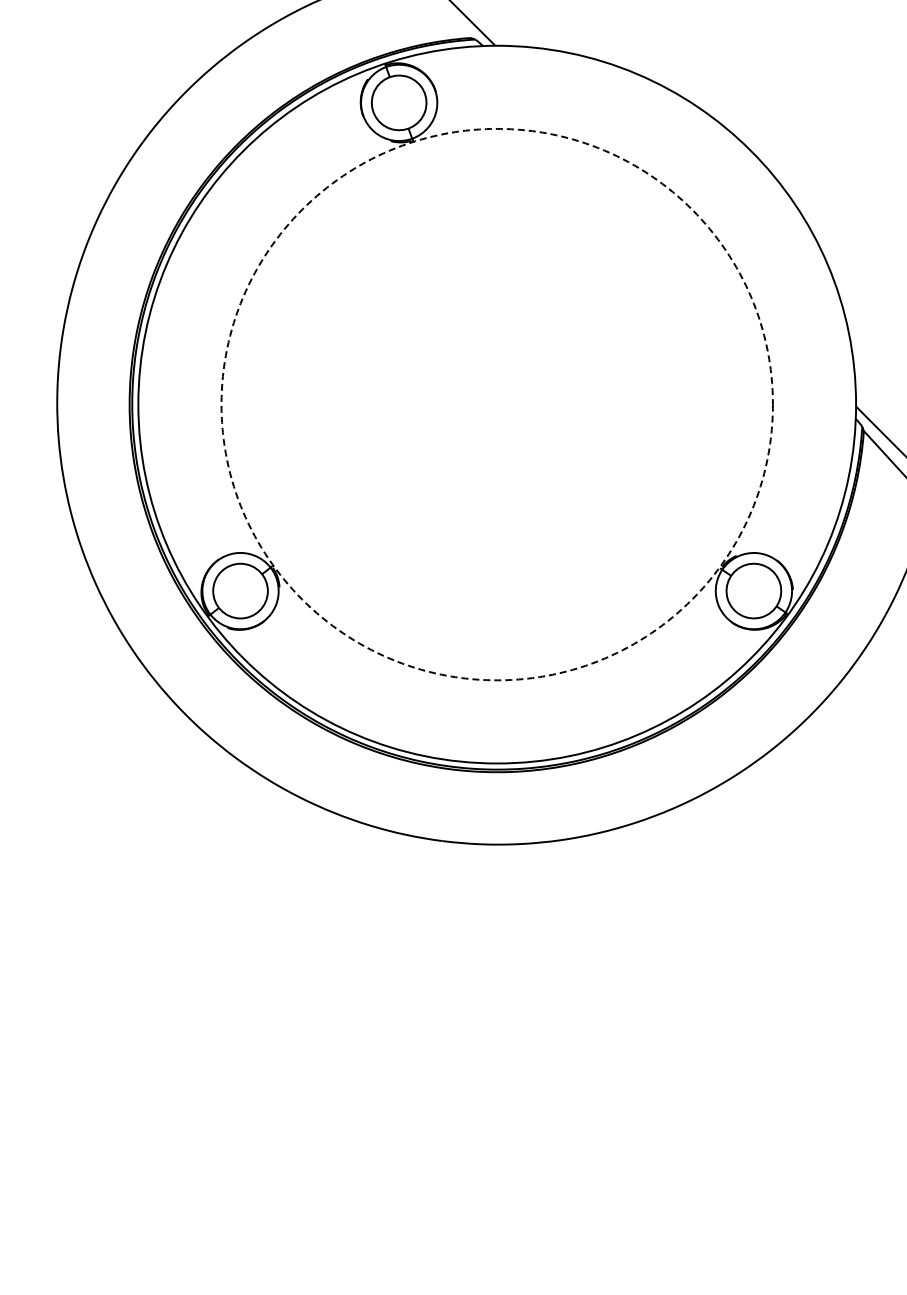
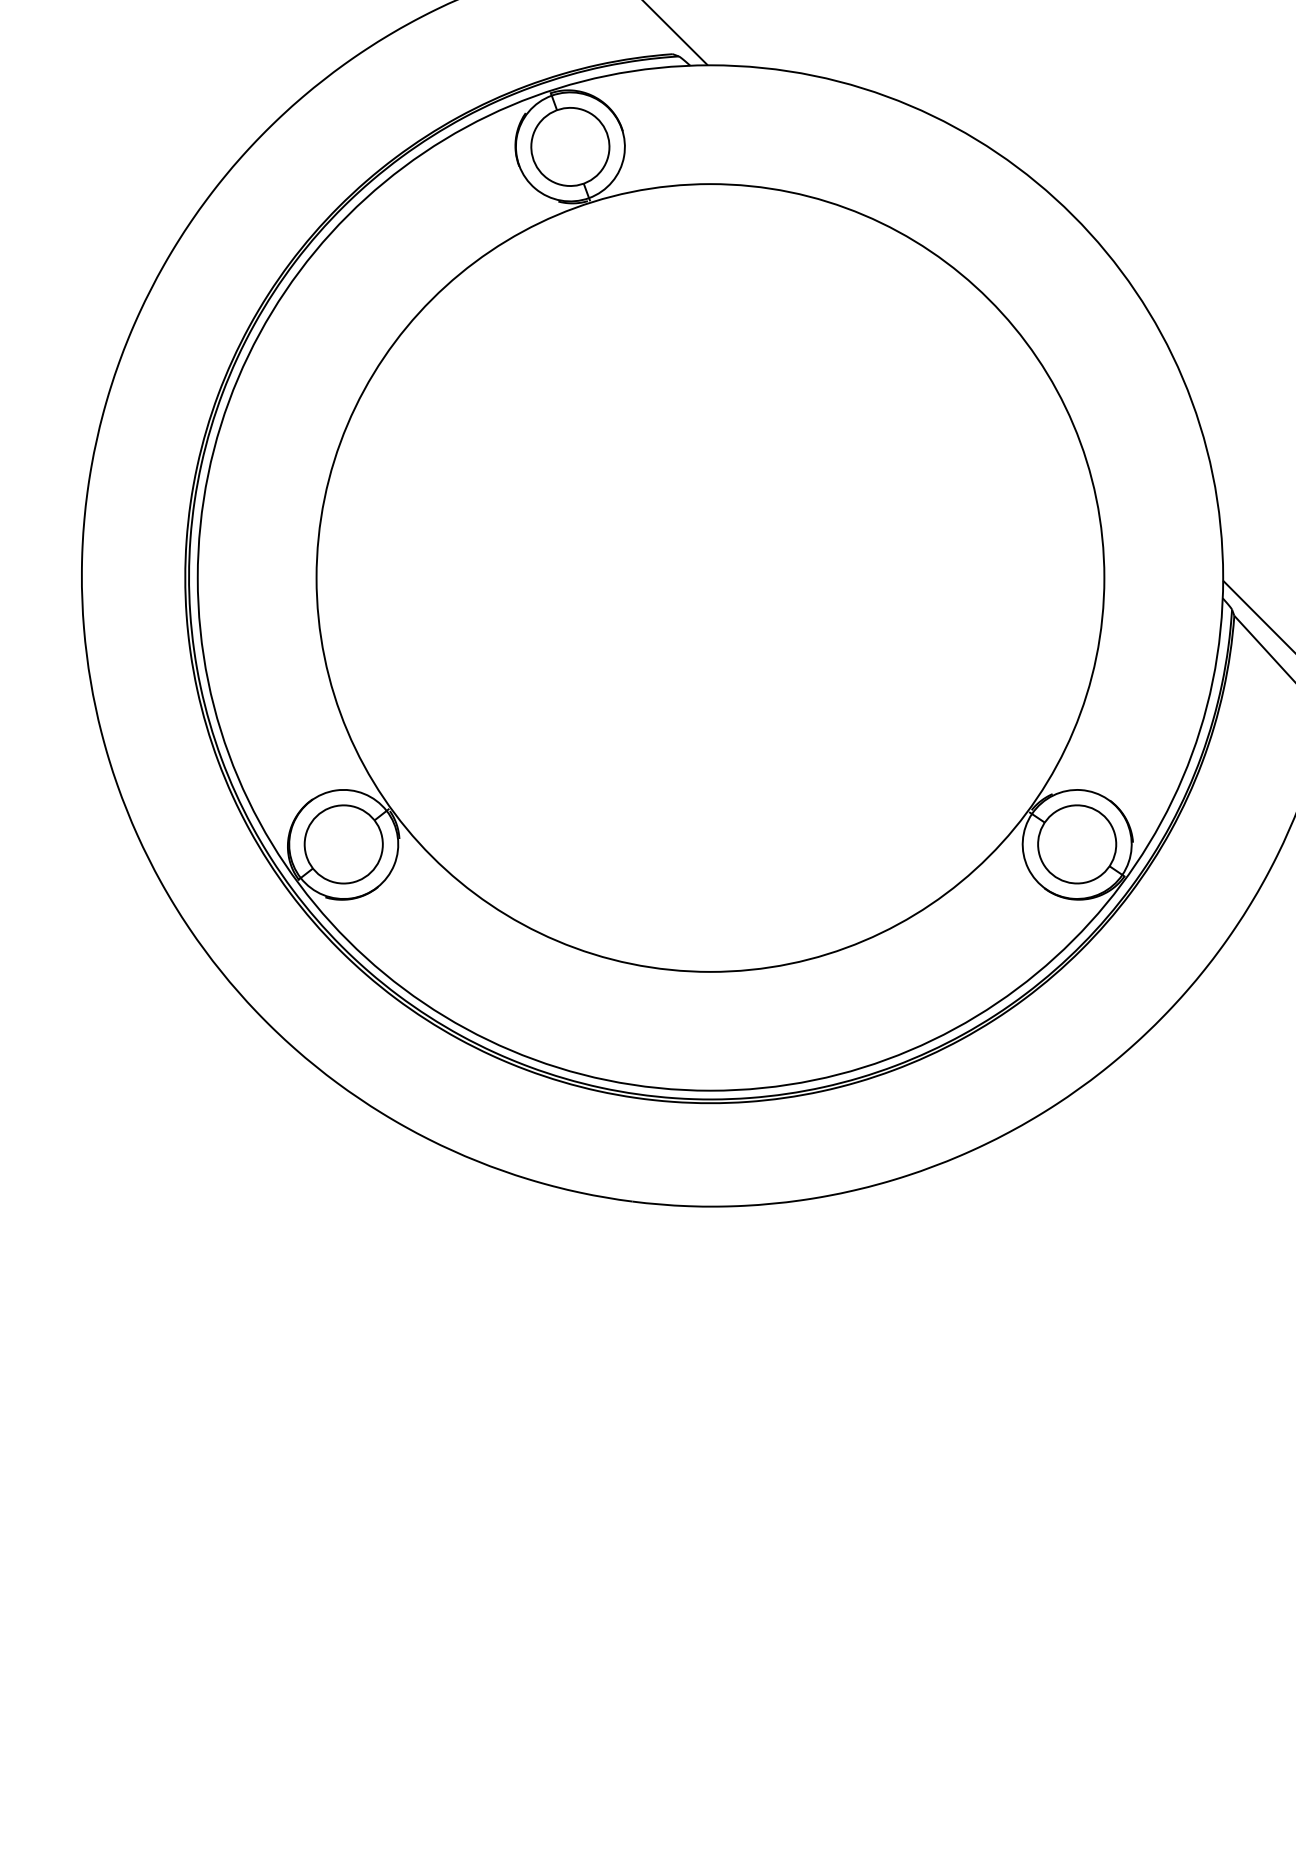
circle: (496, 404) -> (709, 577), dashed -> solid

